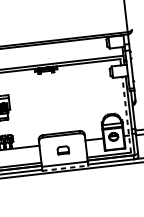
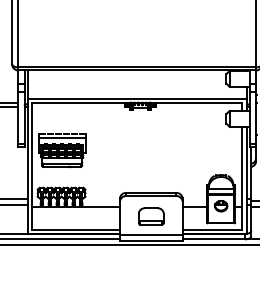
line: (127, 114) -> (242, 178), dashed -> solid
part: (63, 150) -> (151, 216), size x1.67
line: (65, 168) -> (151, 240), dashed -> solid

